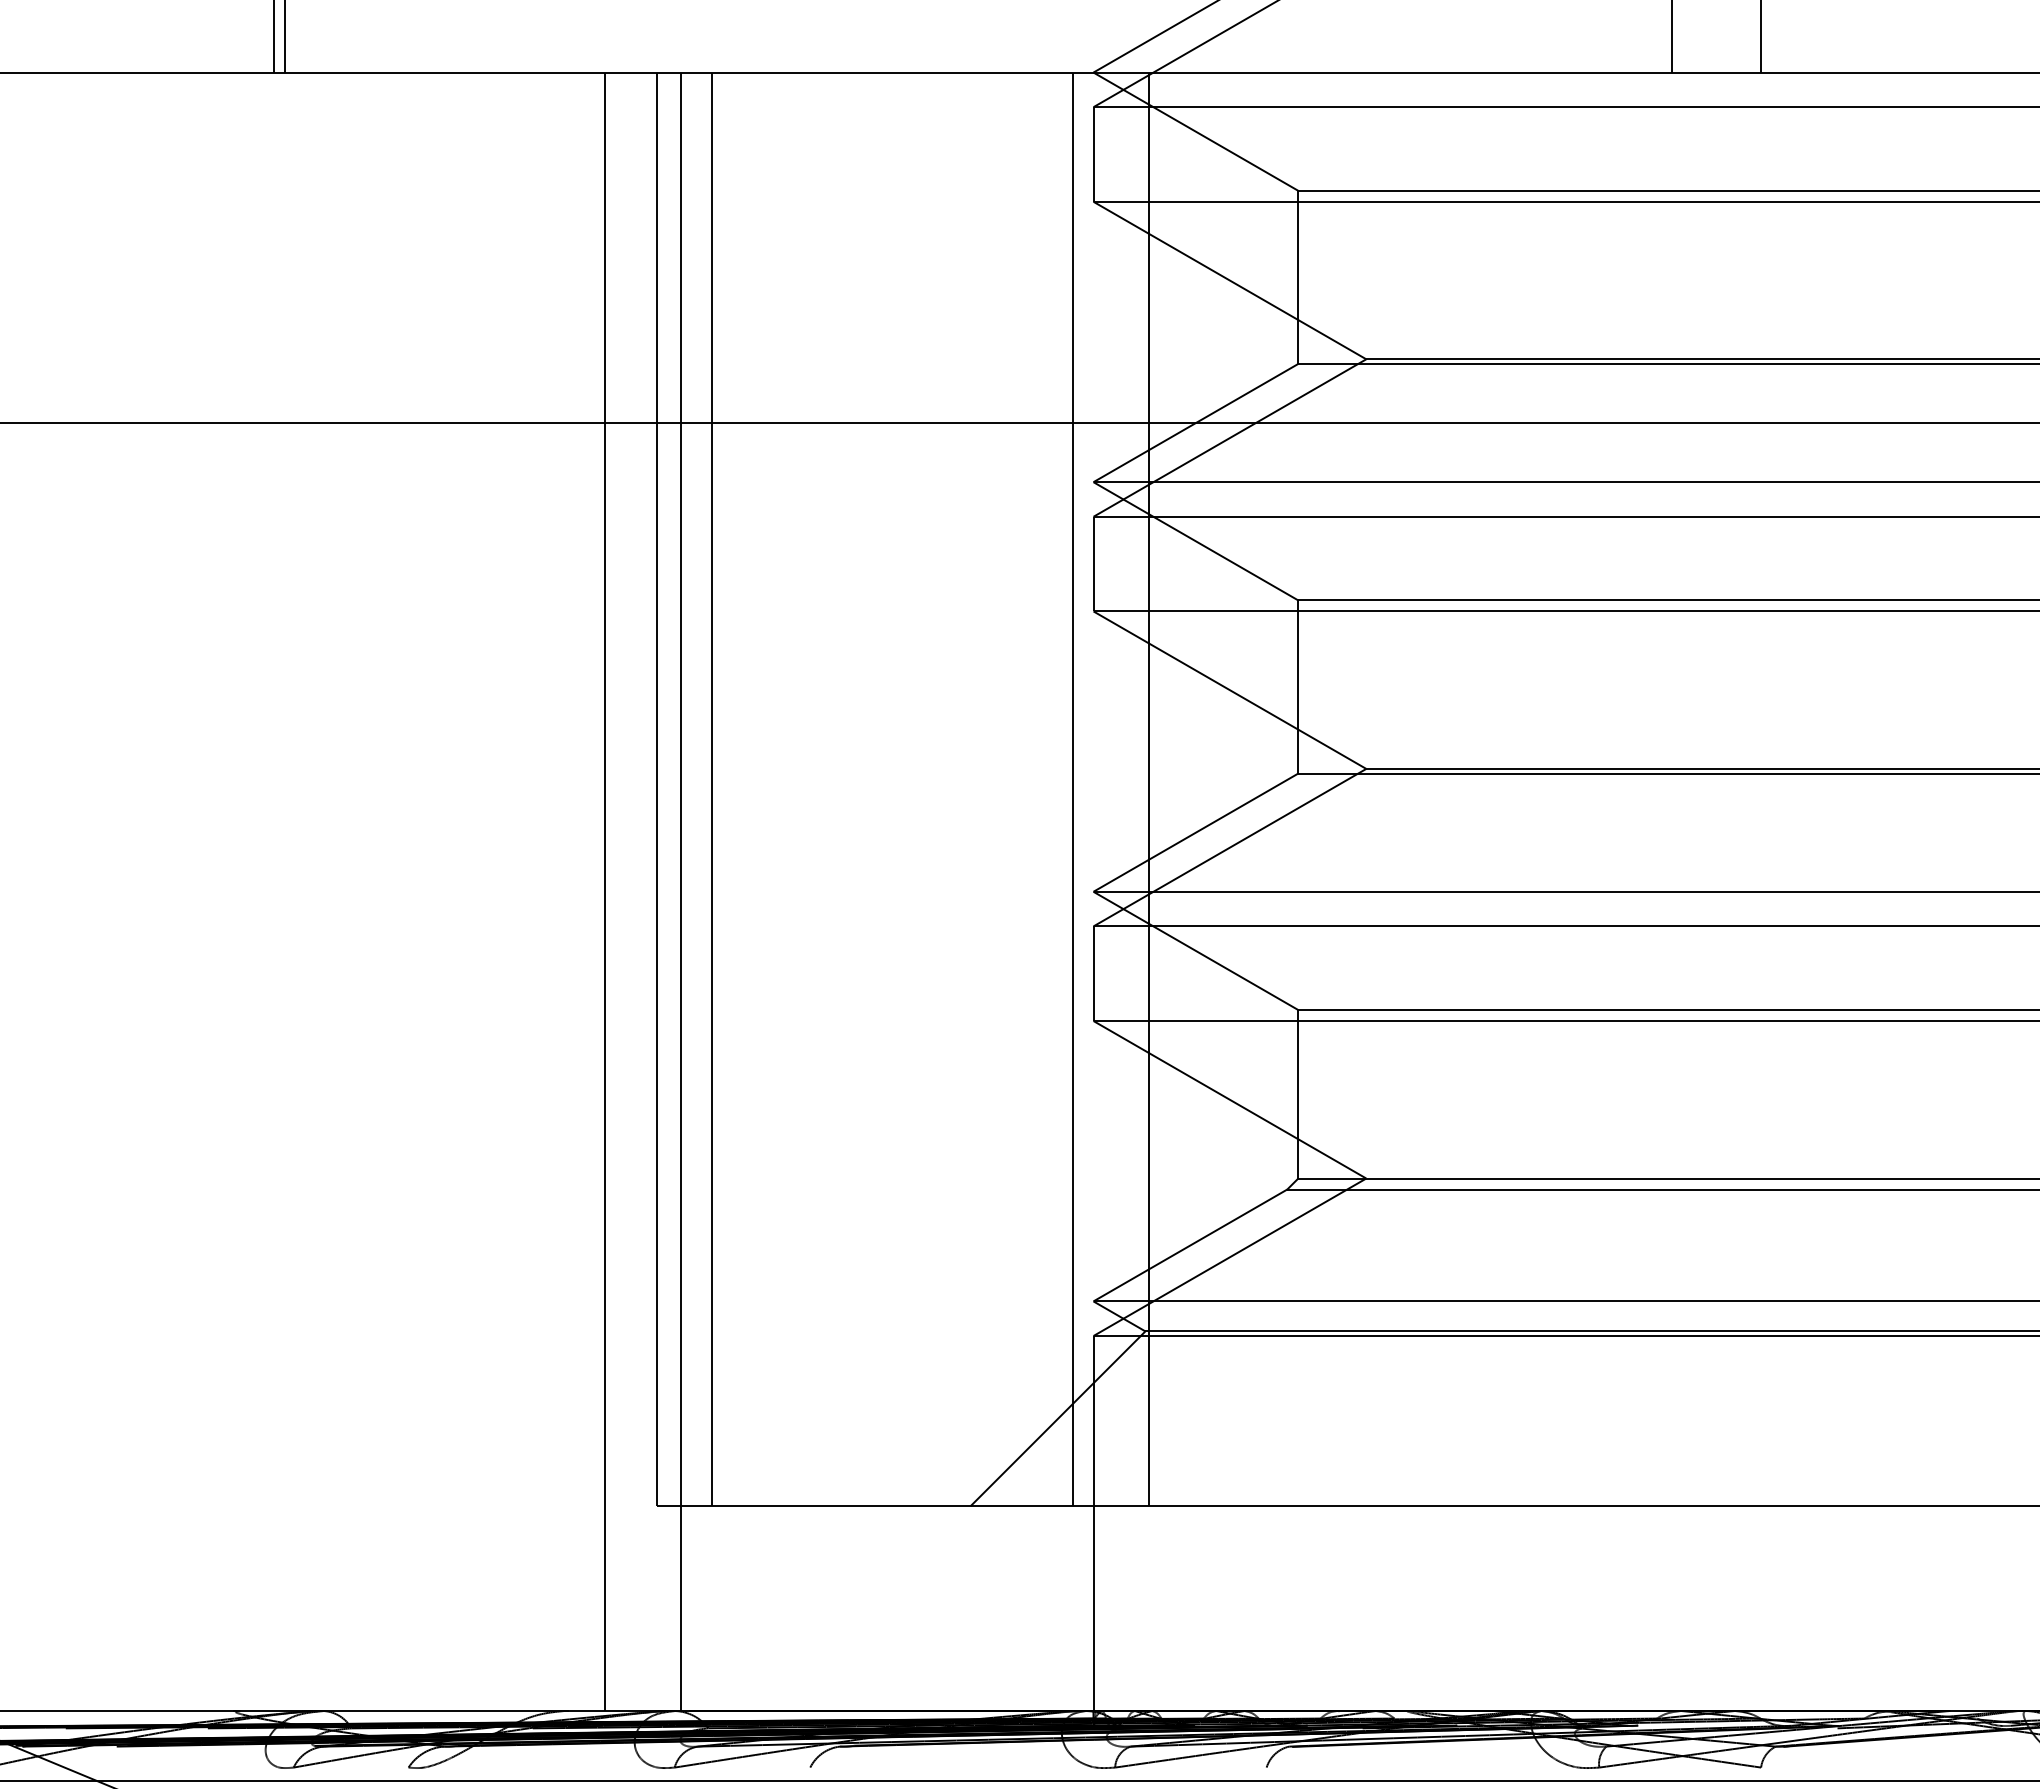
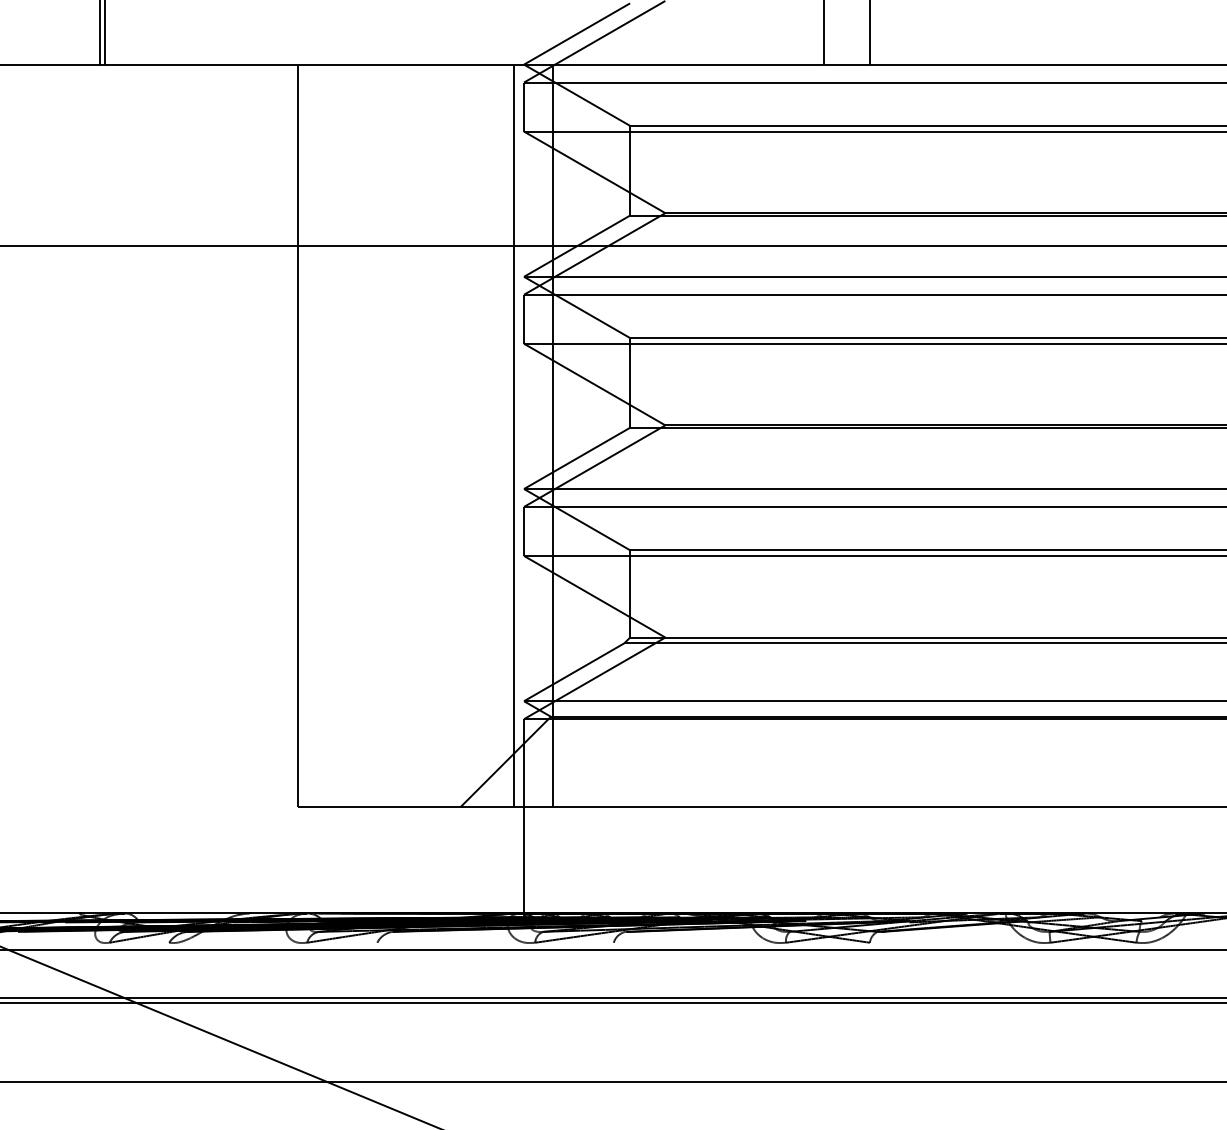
line: (712, 788) -> (326, 435), removed
line: (604, 890) -> (270, 488), removed
line: (681, 890) -> (310, 488), removed

